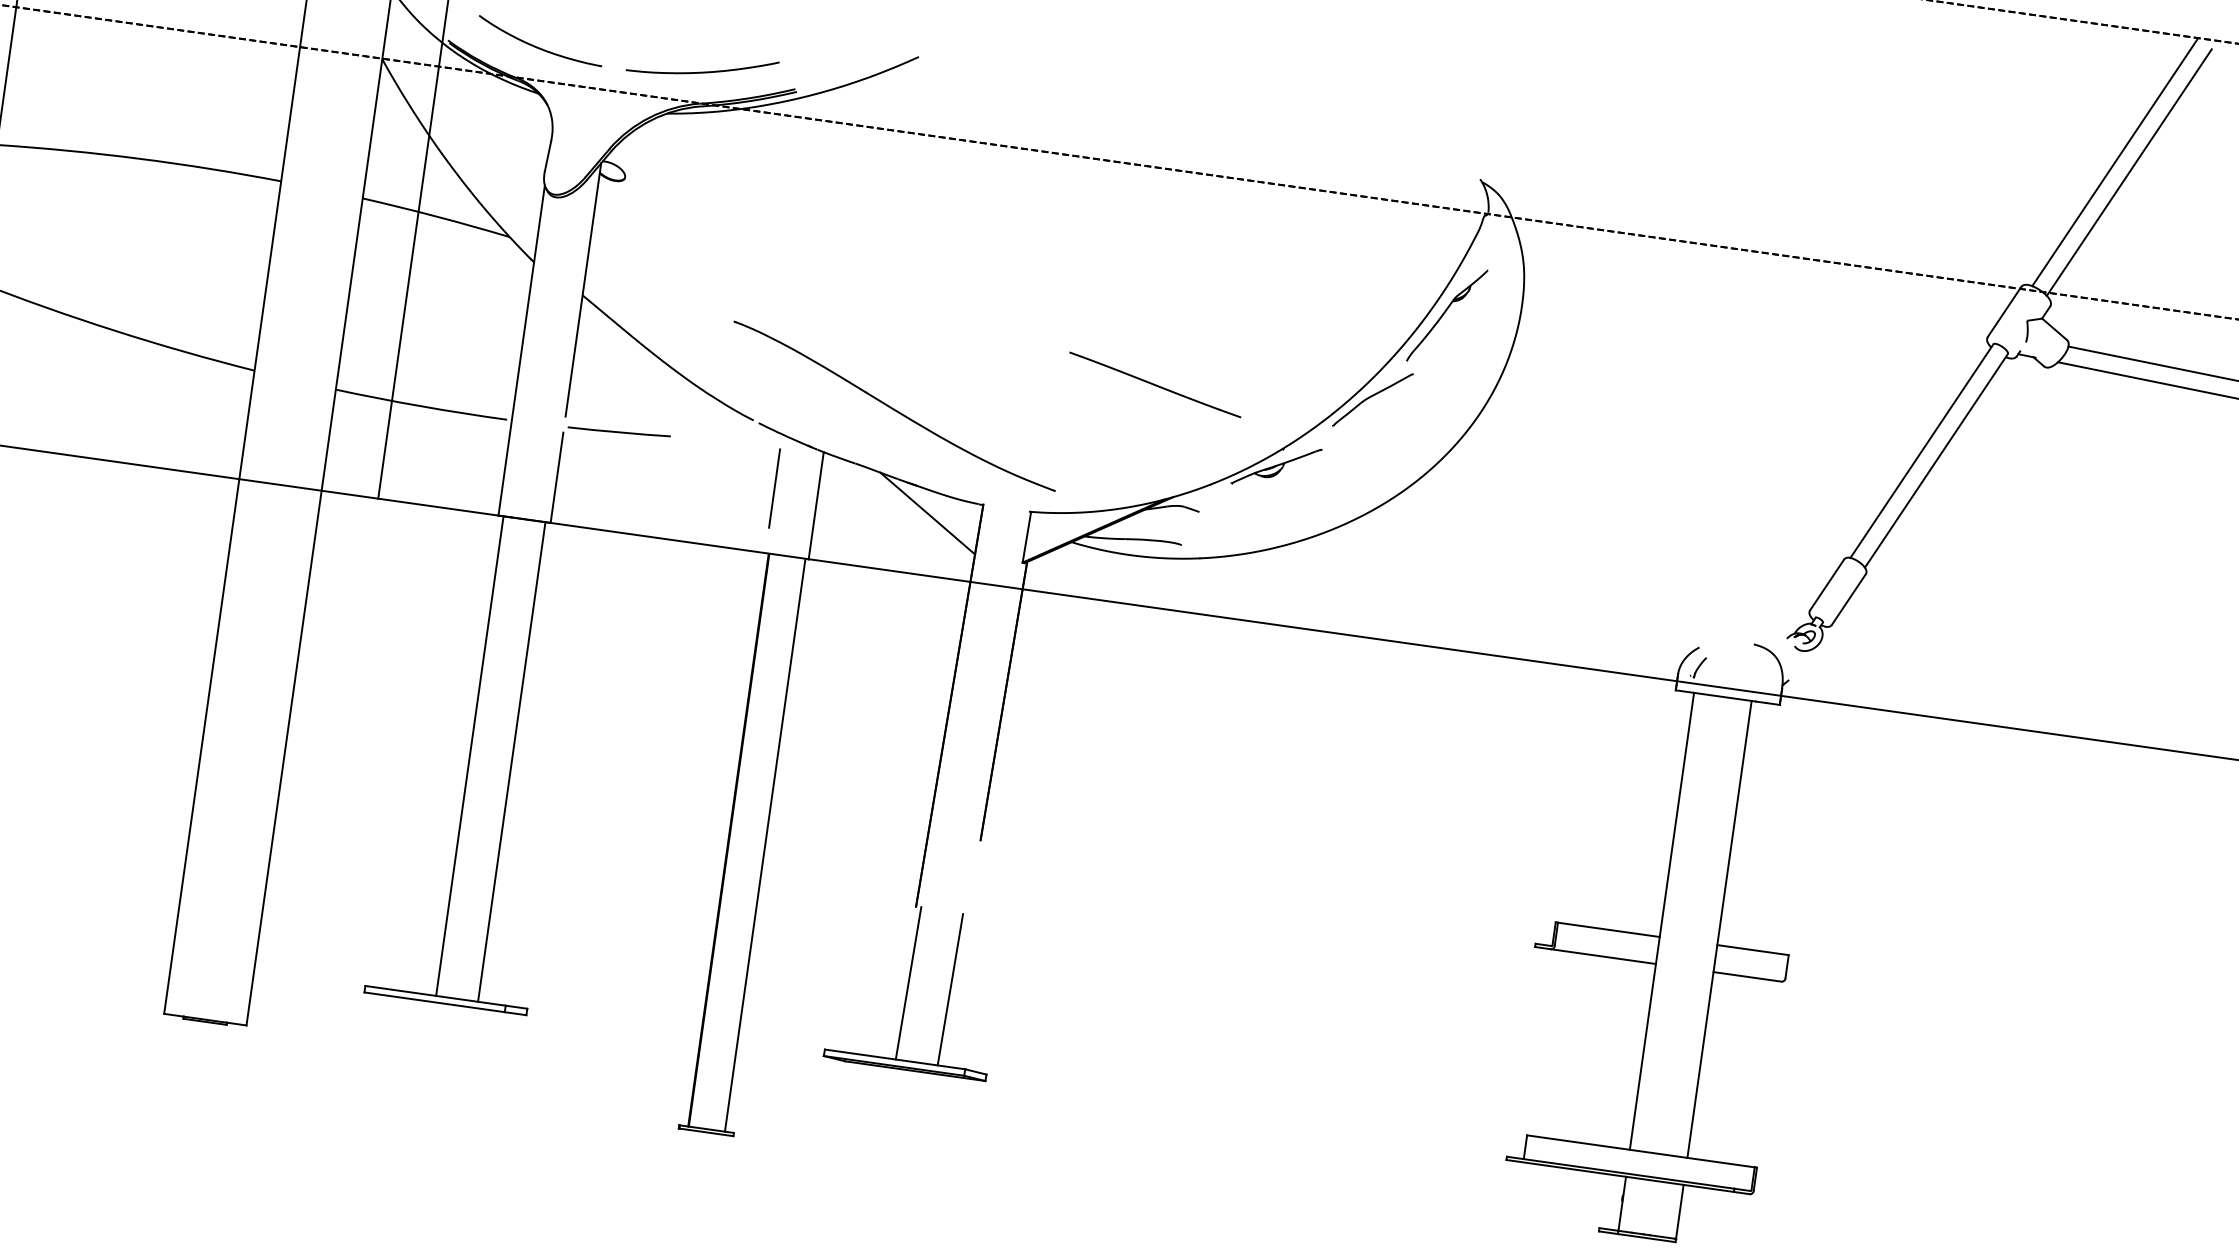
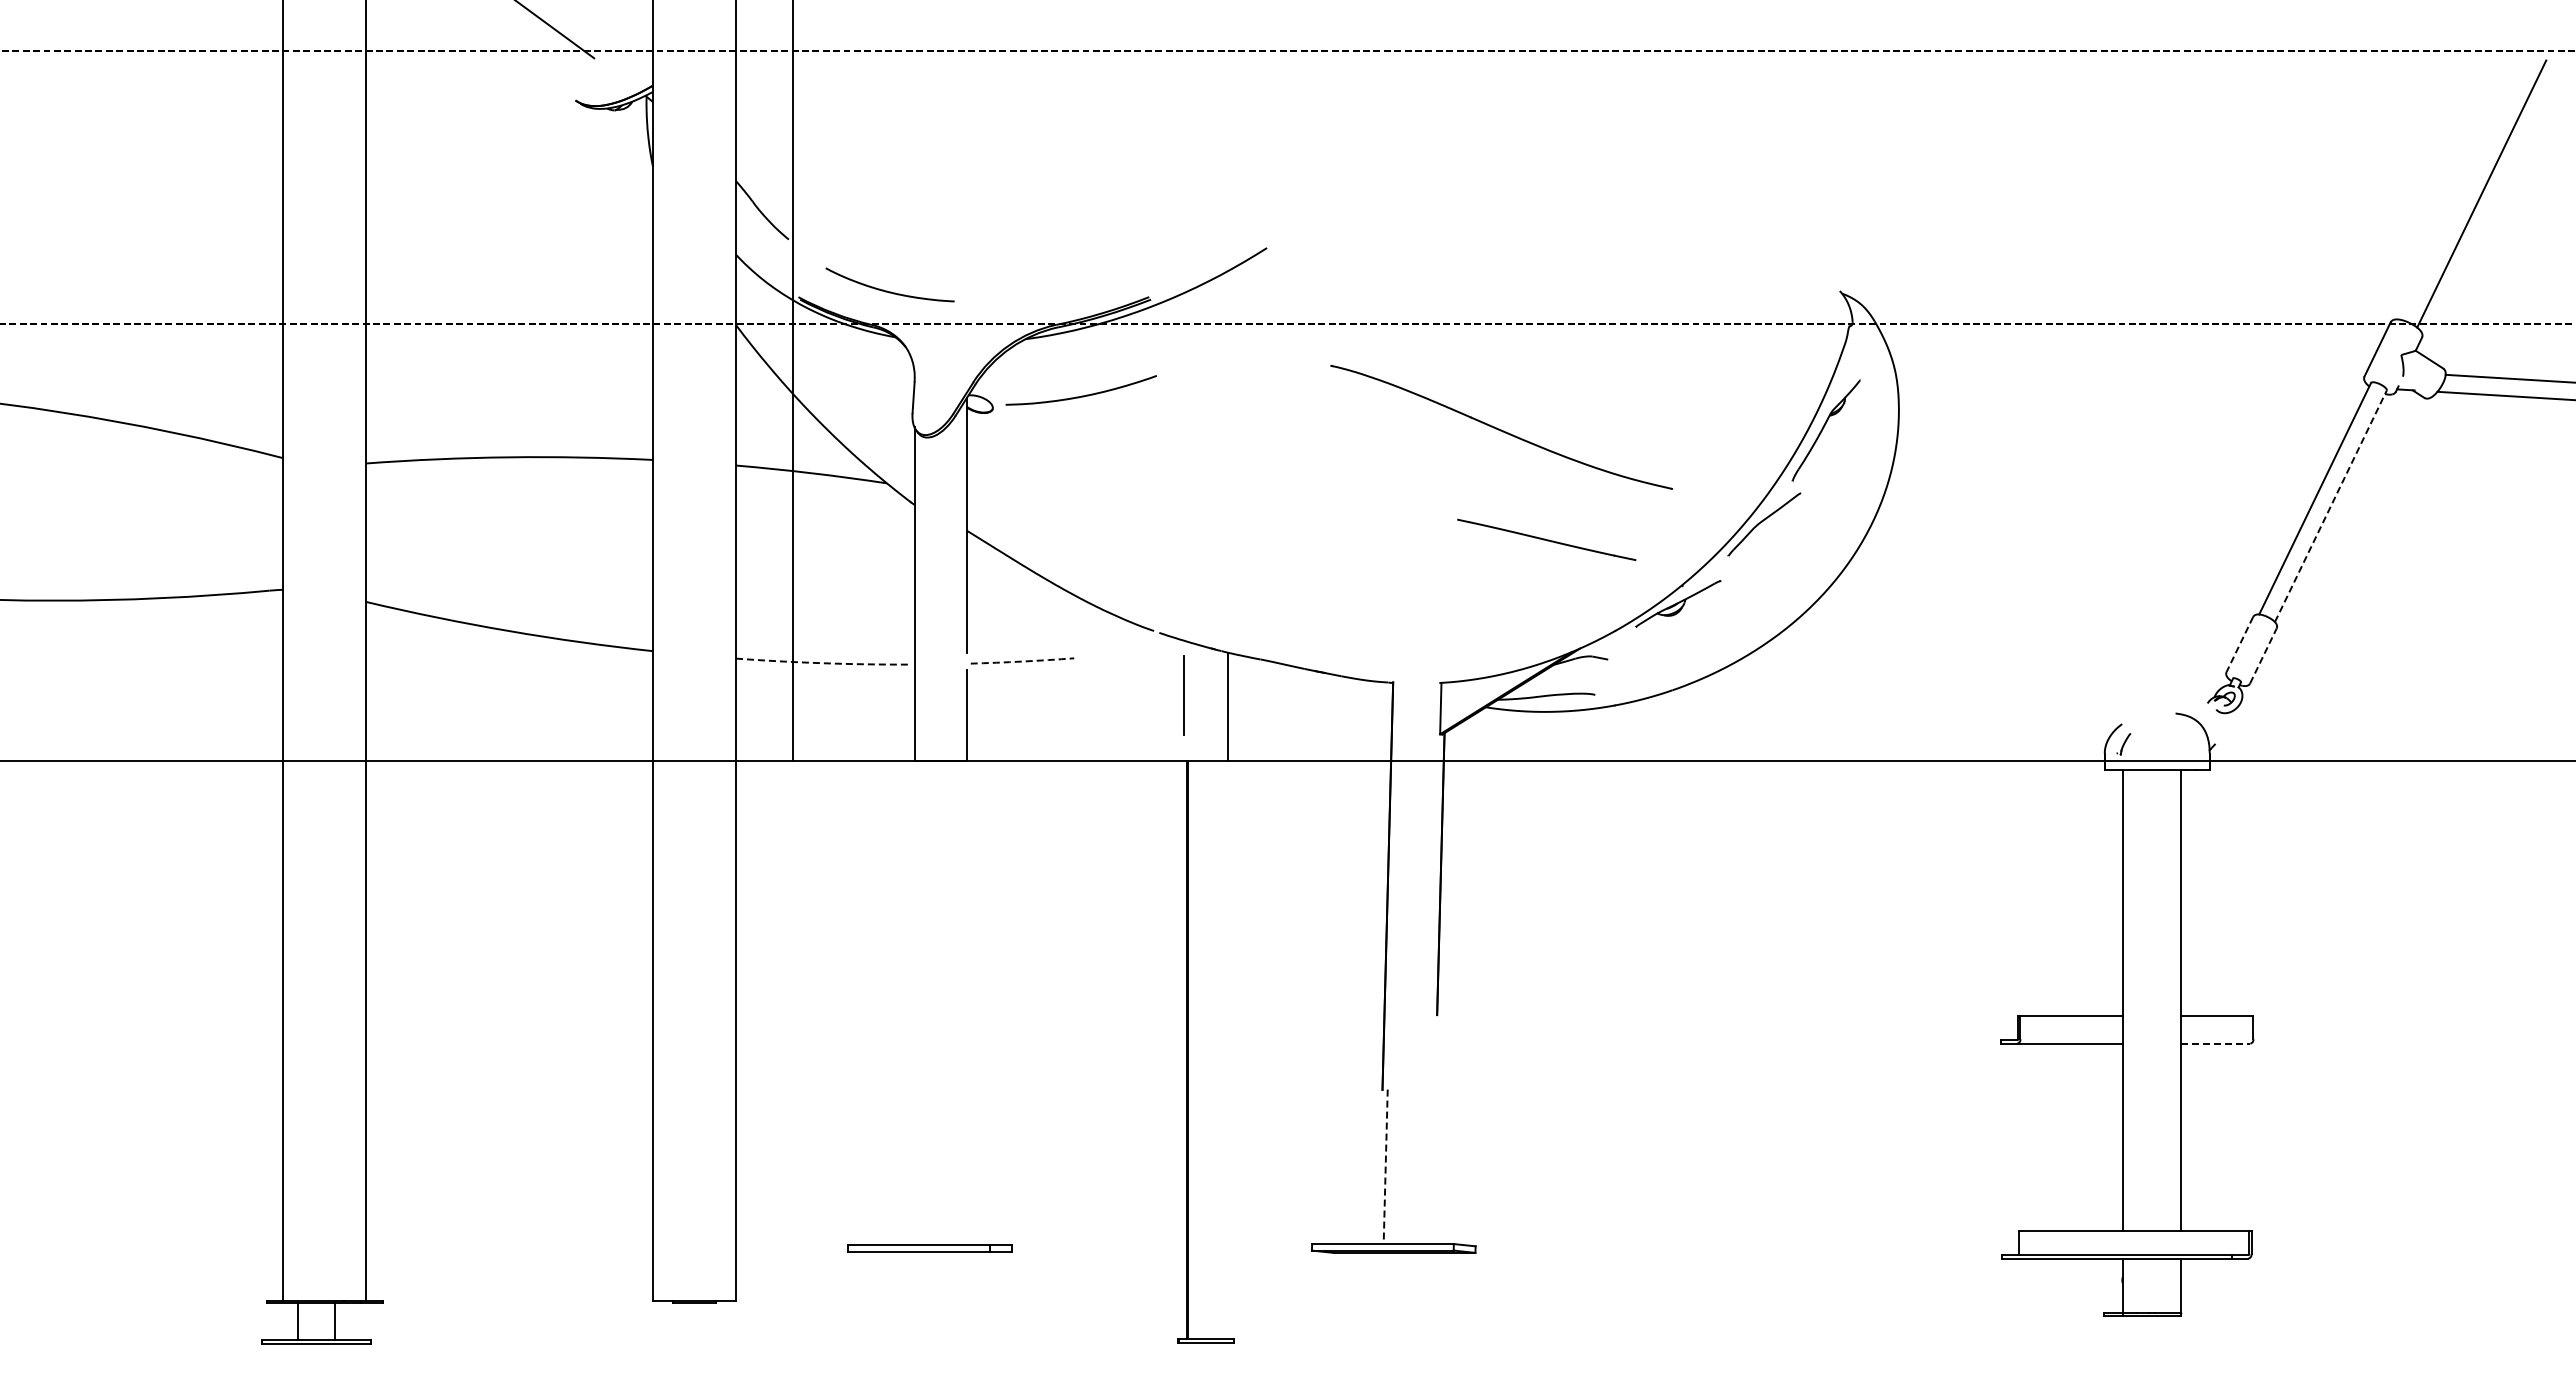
curve: (702, 71) -> (1081, 395), moved
line: (2114, 162) -> (2465, 186), removed
arc: (420, 406) -> (822, 663), solid -> dashed
part: (894, 406) -> (1501, 427), moved
arc: (619, 432) -> (1022, 661), solid -> dashed
line: (1936, 460) -> (2330, 506), solid -> dashed
line: (926, 512) -> (1338, 698), removed
line: (1826, 585) -> (2239, 645), solid -> dashed
line: (1848, 599) -> (2263, 655), solid -> dashed
line: (469, 755) -> (919, 1002), removed
line: (511, 761) -> (961, 1002), removed
line: (765, 845) -> (1224, 1050), removed
line: (1747, 976) -> (2215, 1043), solid -> dashed
line: (908, 983) -> (1385, 1167), solid -> dashed
line: (950, 989) -> (1428, 1167), removed

